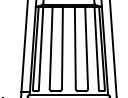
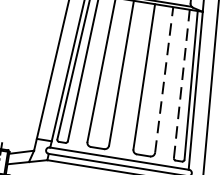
line: (86, 47) -> (164, 79), solid -> dashed
line: (96, 48) -> (181, 83), solid -> dashed

